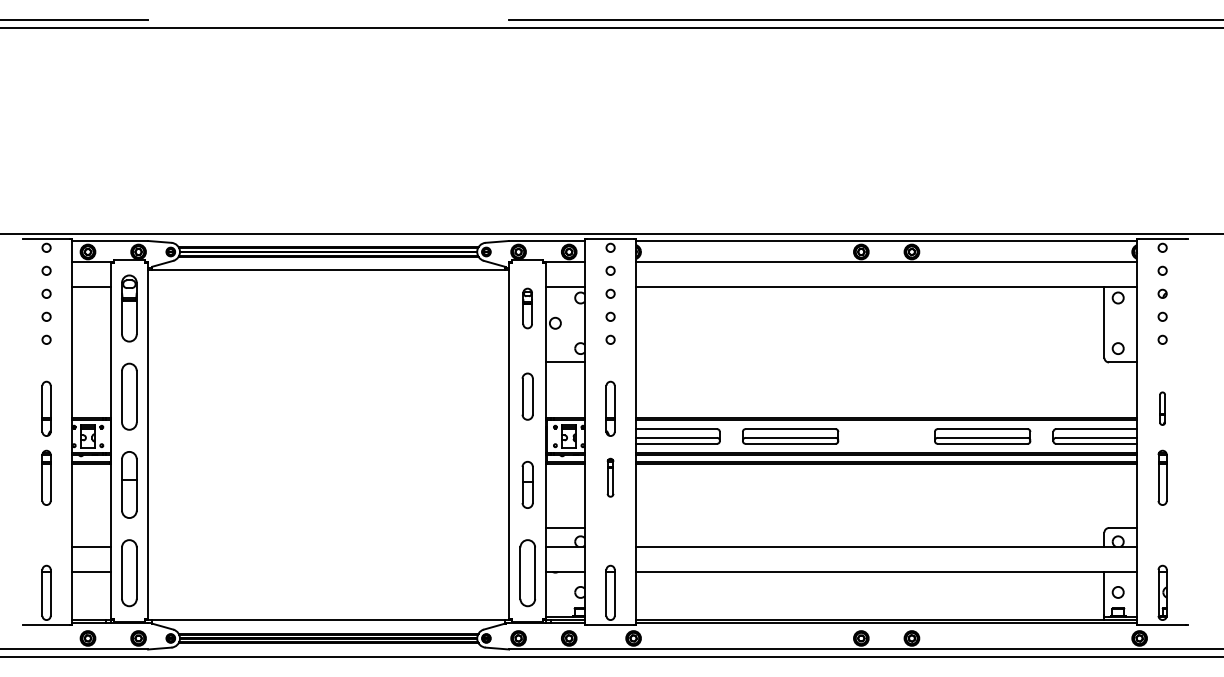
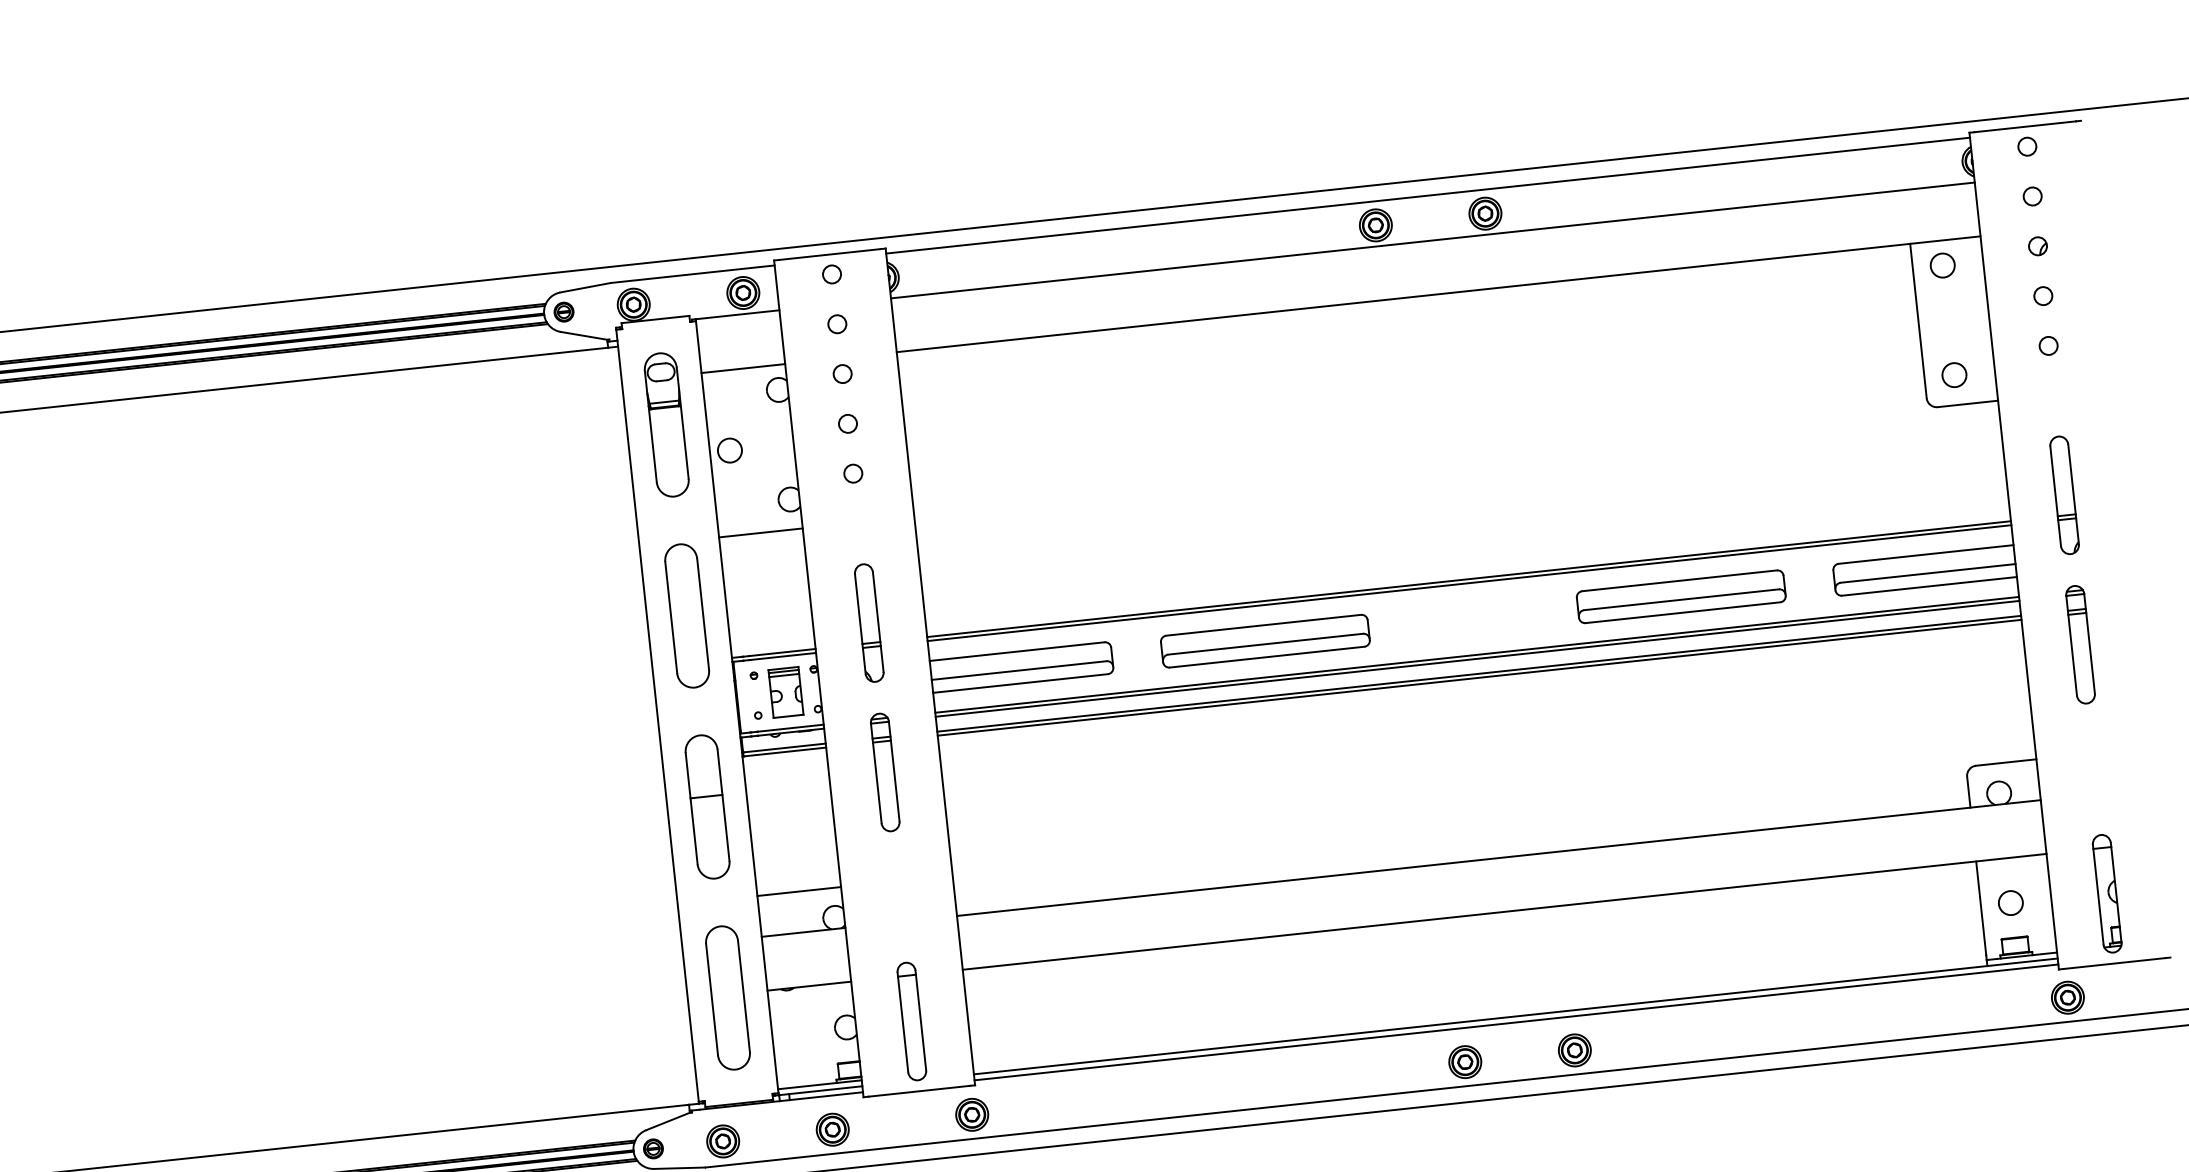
part: (527, 308) -> (666, 424), size x1.67
part: (527, 396) -> (686, 615), size x1.43
part: (1162, 408) -> (2064, 494), size x1.67
part: (610, 477) -> (884, 771), size x1.43
part: (527, 484) -> (706, 806), size x1.43

